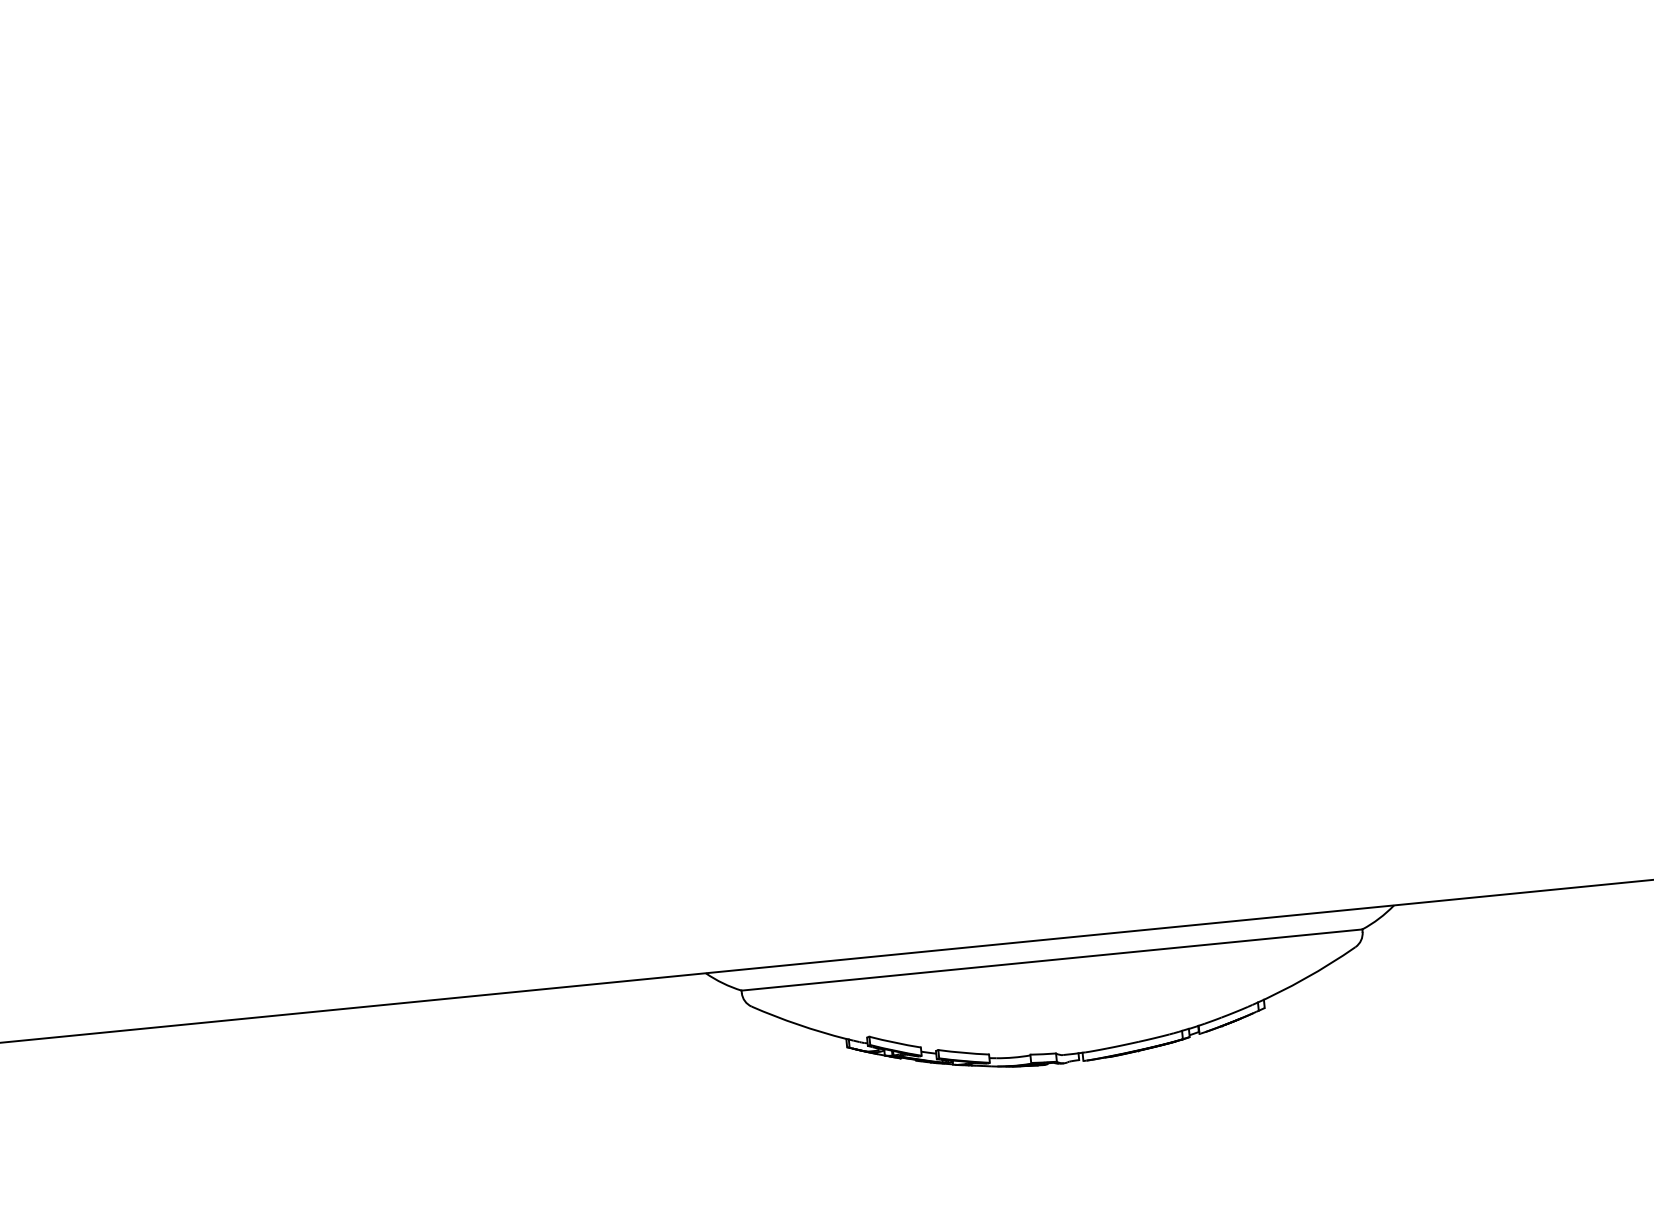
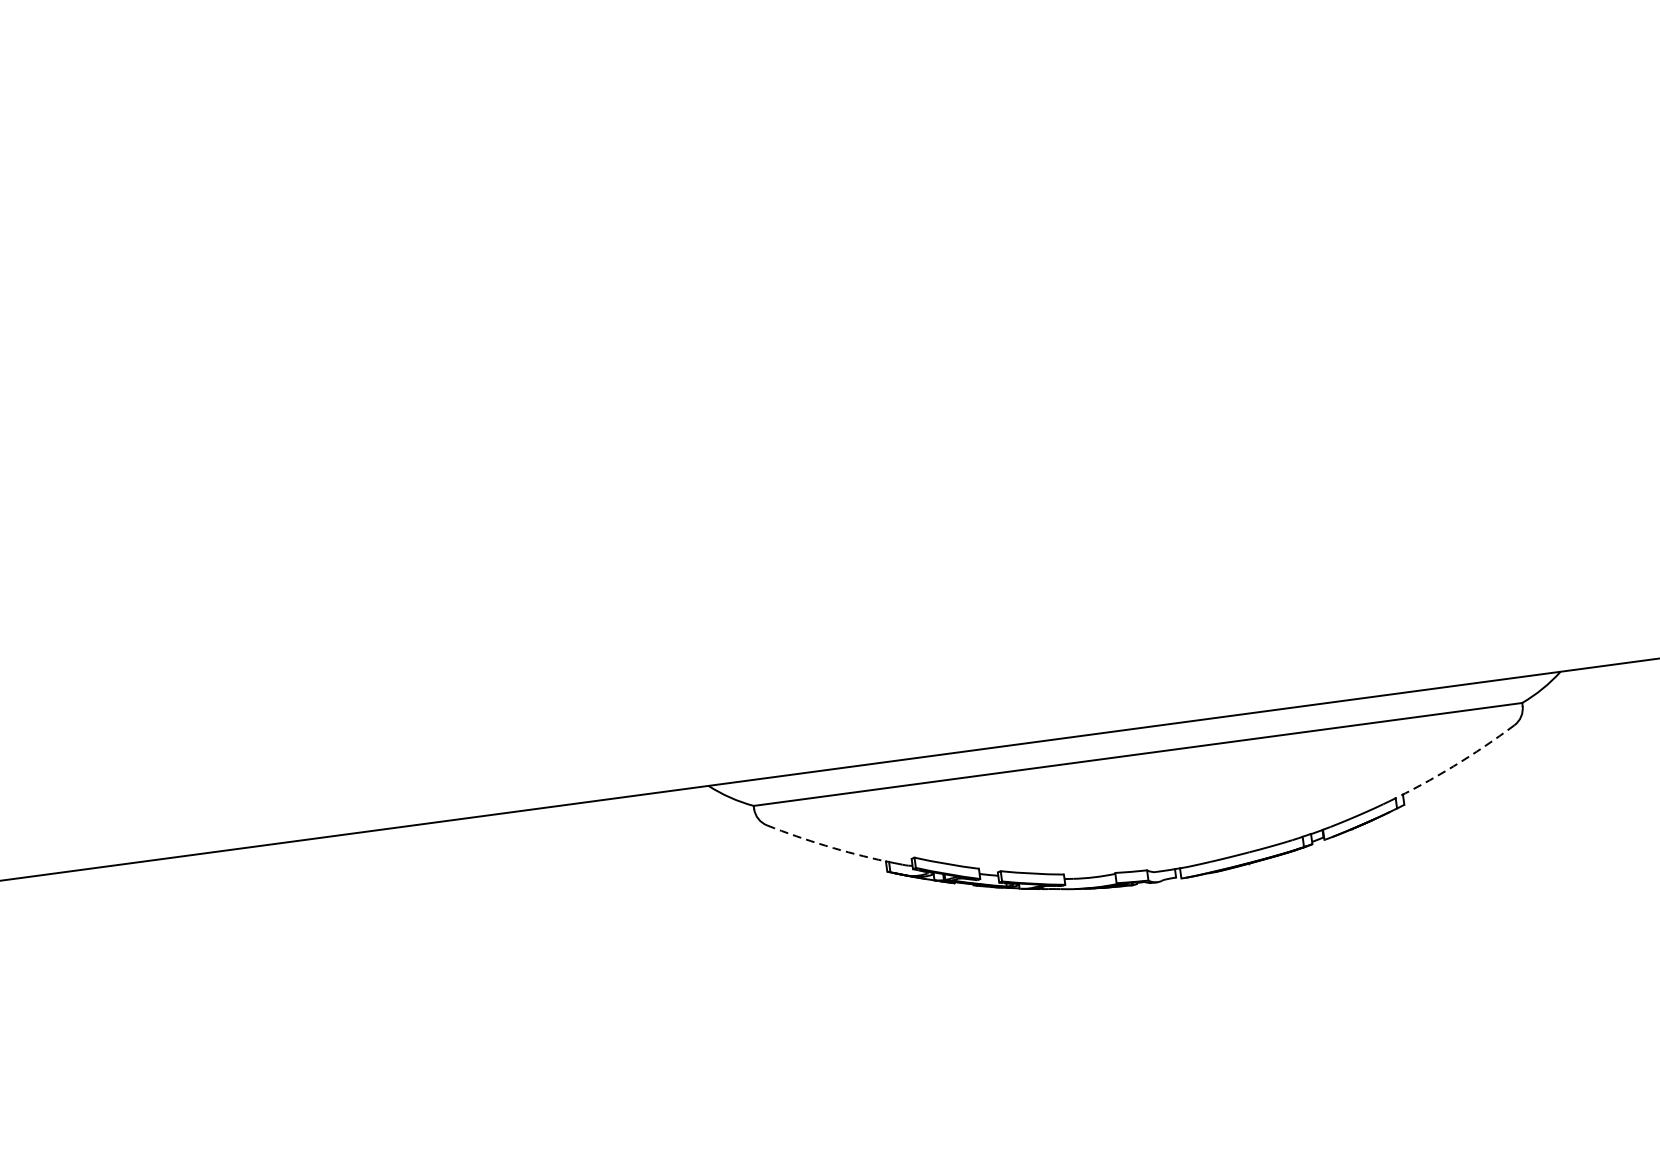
arc: (1305, 978) -> (1453, 766), solid -> dashed
arc: (798, 1024) -> (825, 845), solid -> dashed

